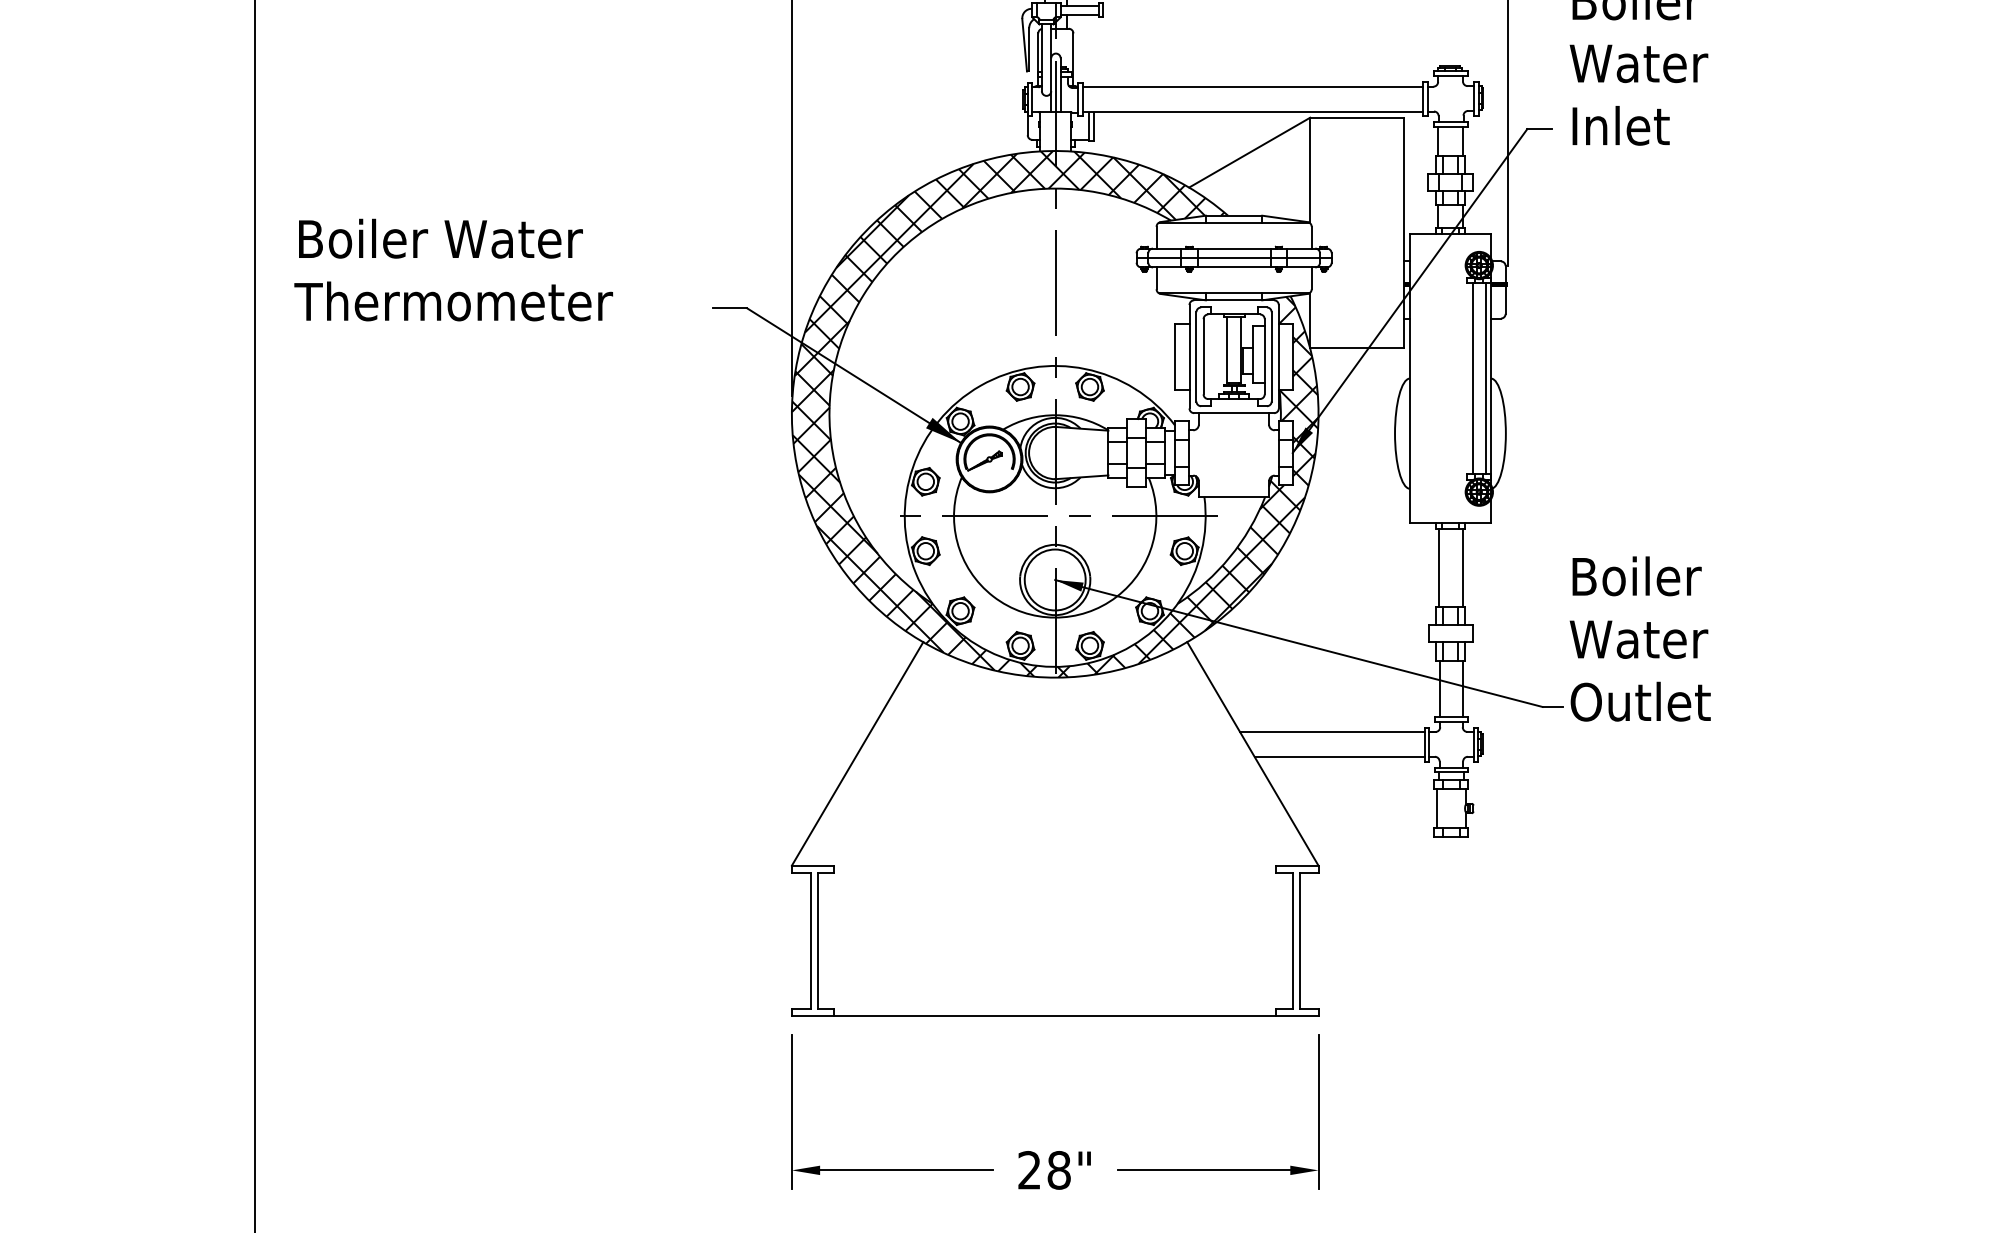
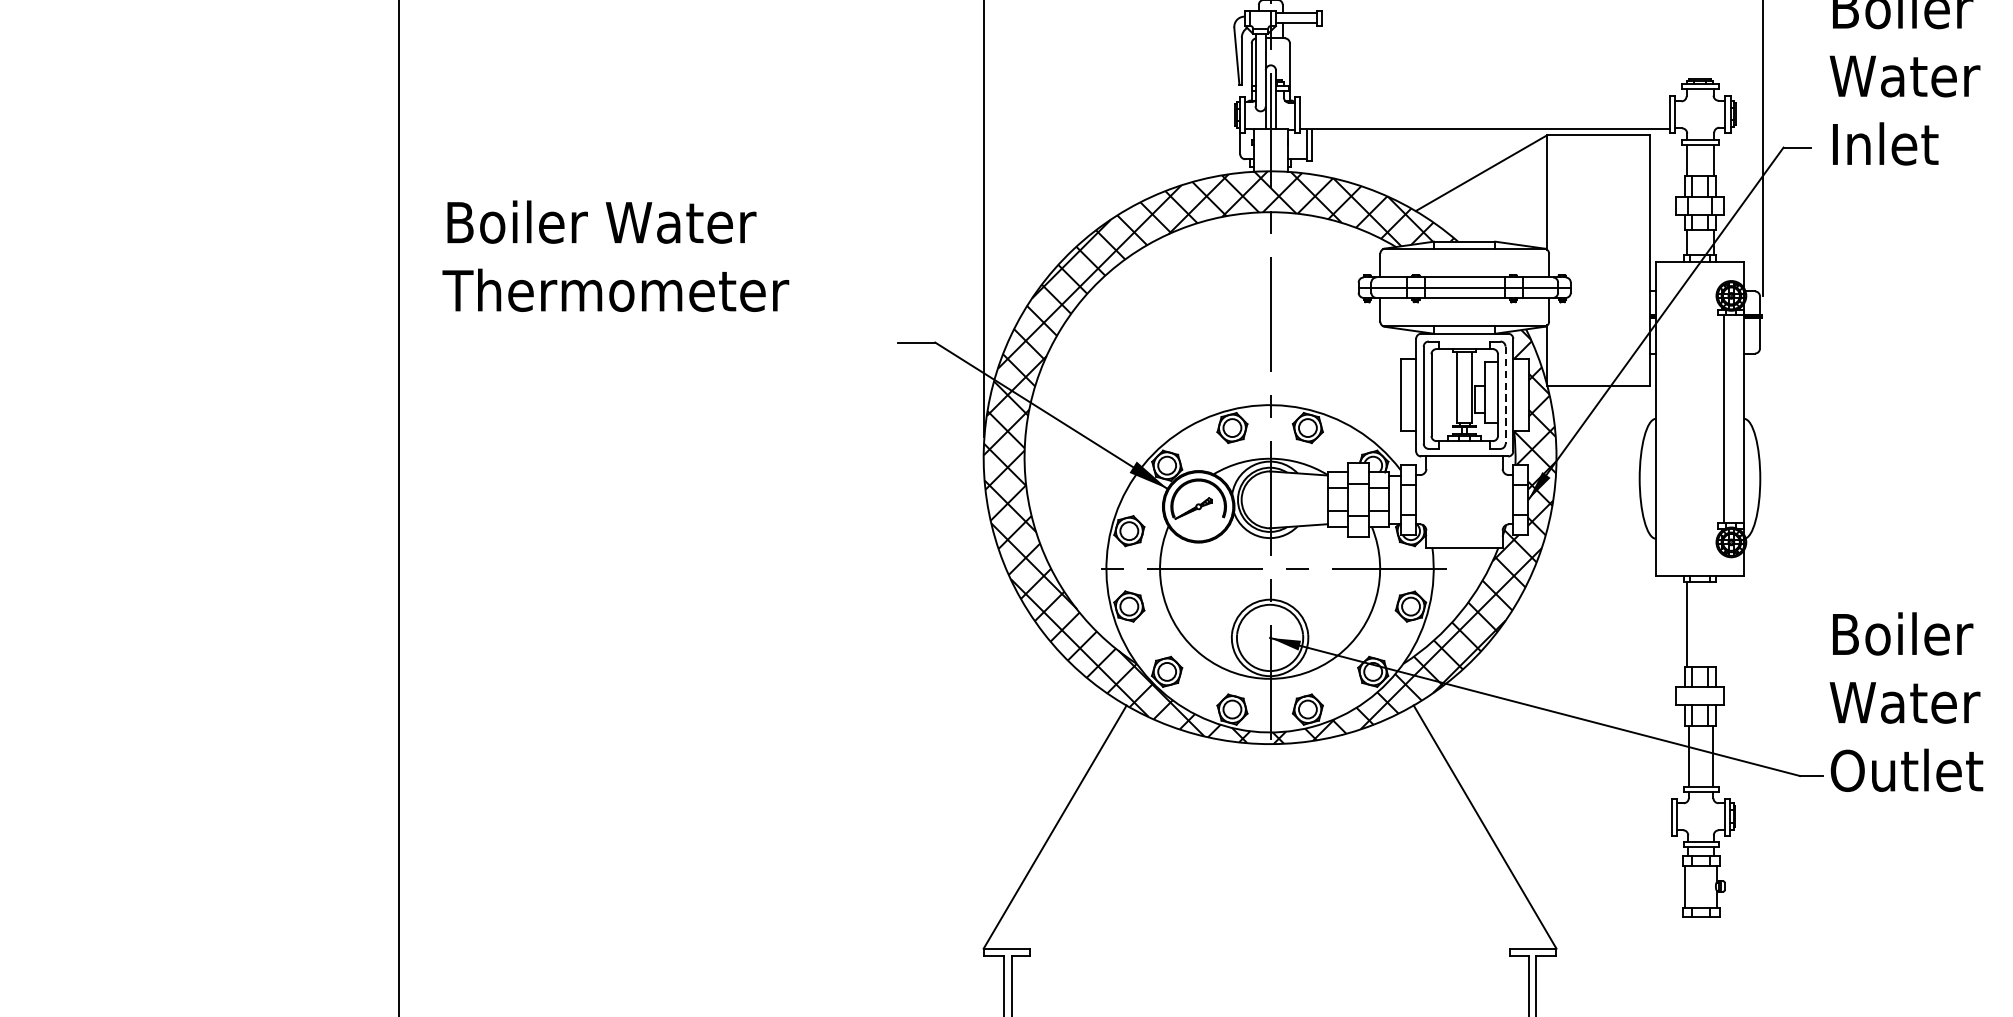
line: (1253, 86) -> (1485, 101), removed
text: (453, 269) -> (615, 255), moved
line: (1271, 356) -> (1505, 394), solid -> dashed
line: (1486, 378) -> (1739, 418), removed
line: (1462, 567) -> (1713, 624), removed
line: (1332, 731) -> (1571, 802), removed
line: (1339, 756) -> (1579, 829), removed

